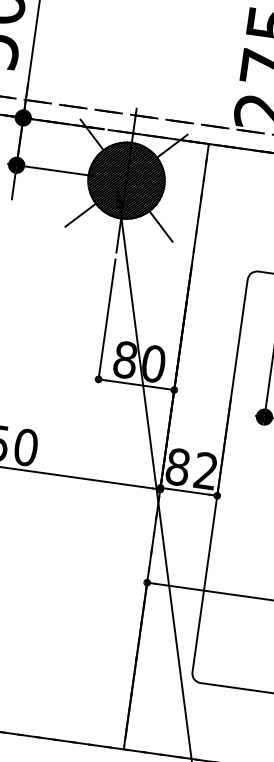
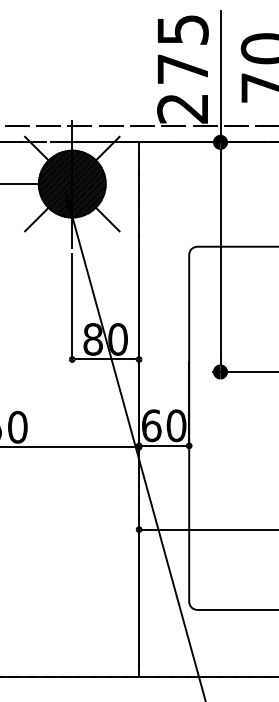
text: (192, 468) -> (164, 425), 82 -> 60

